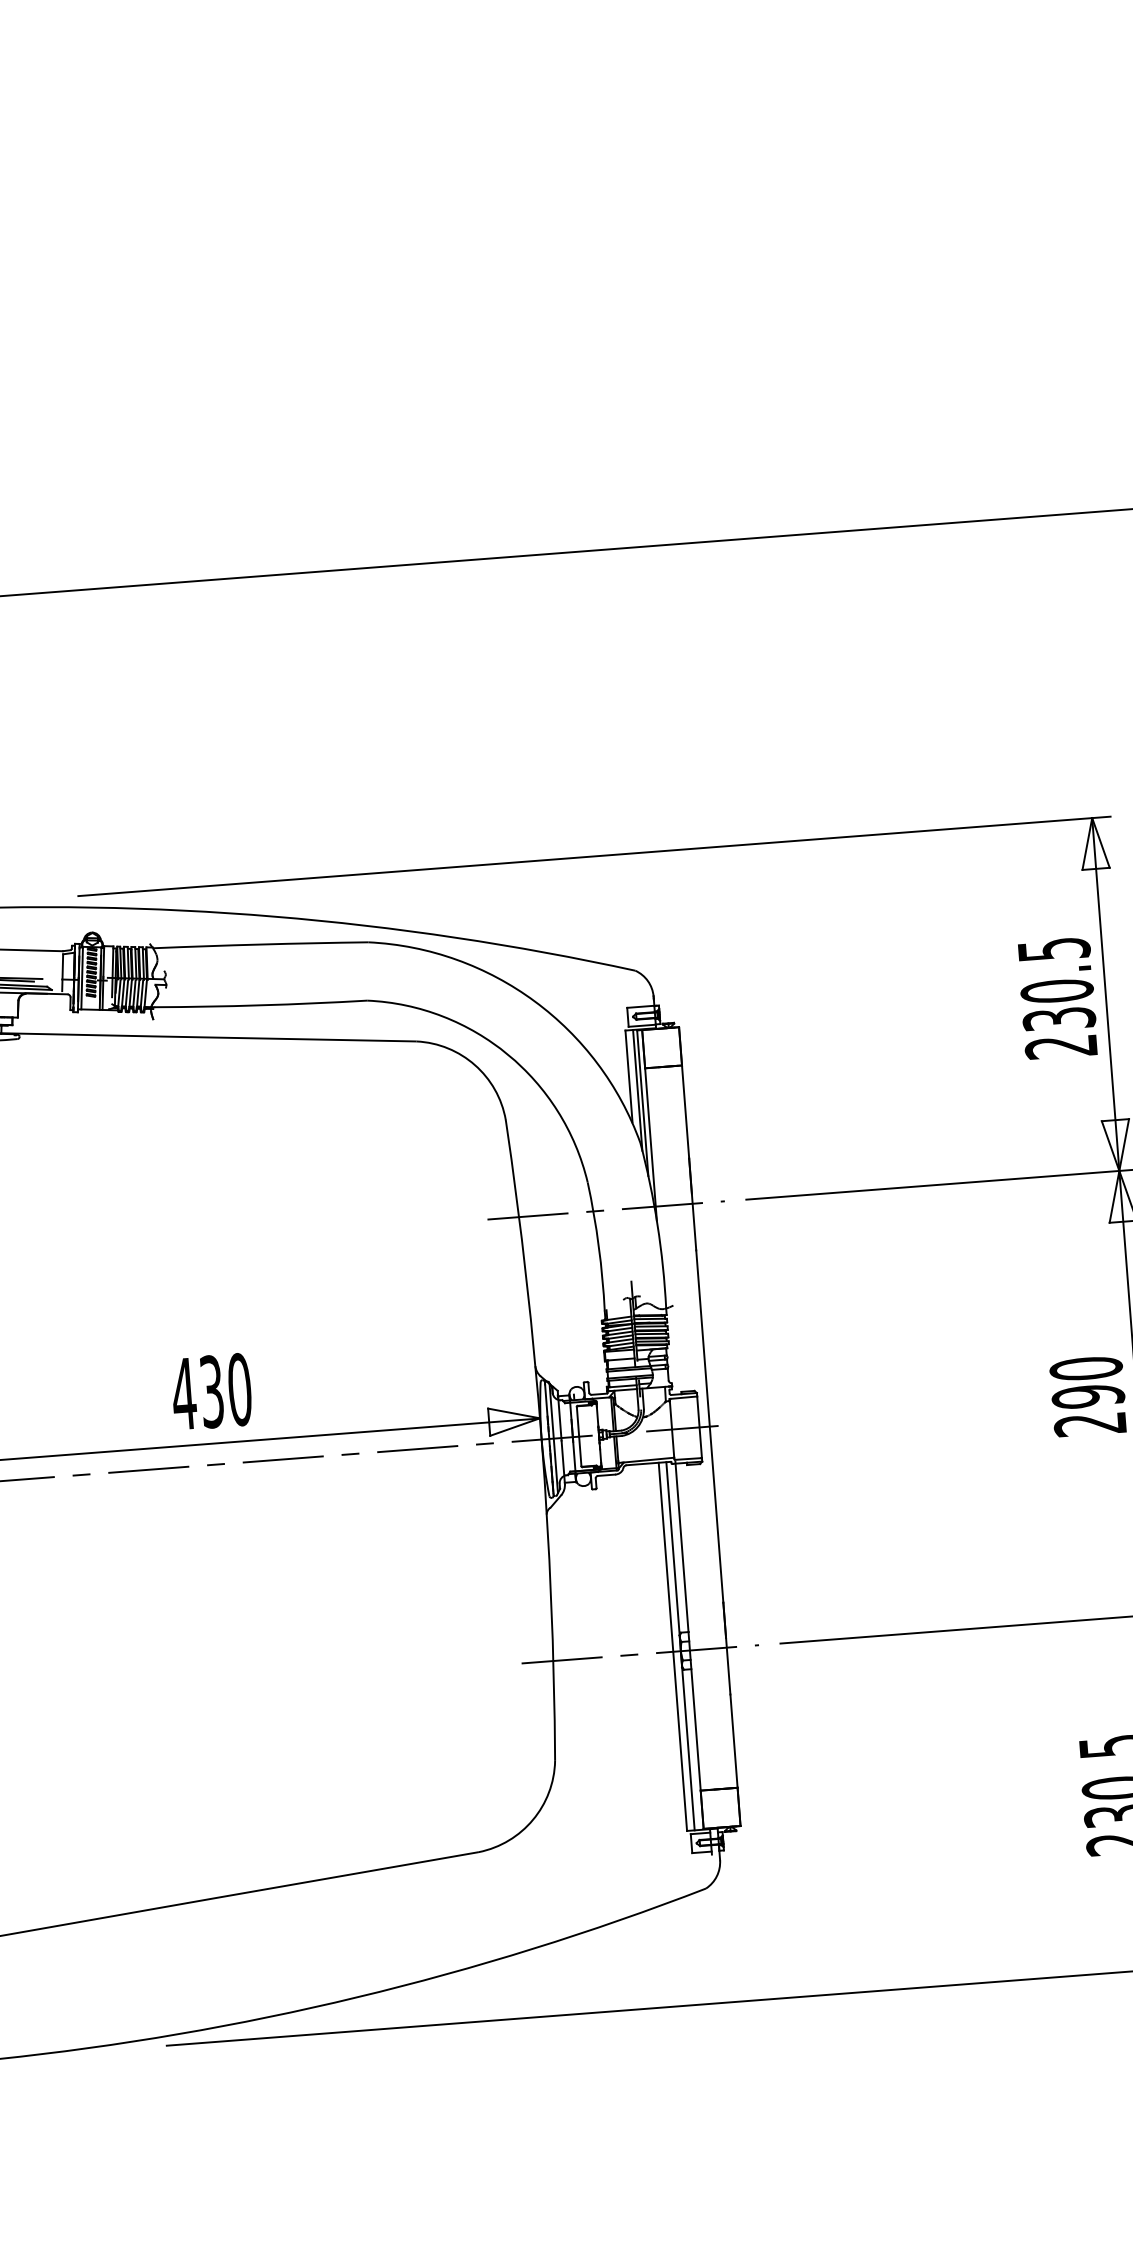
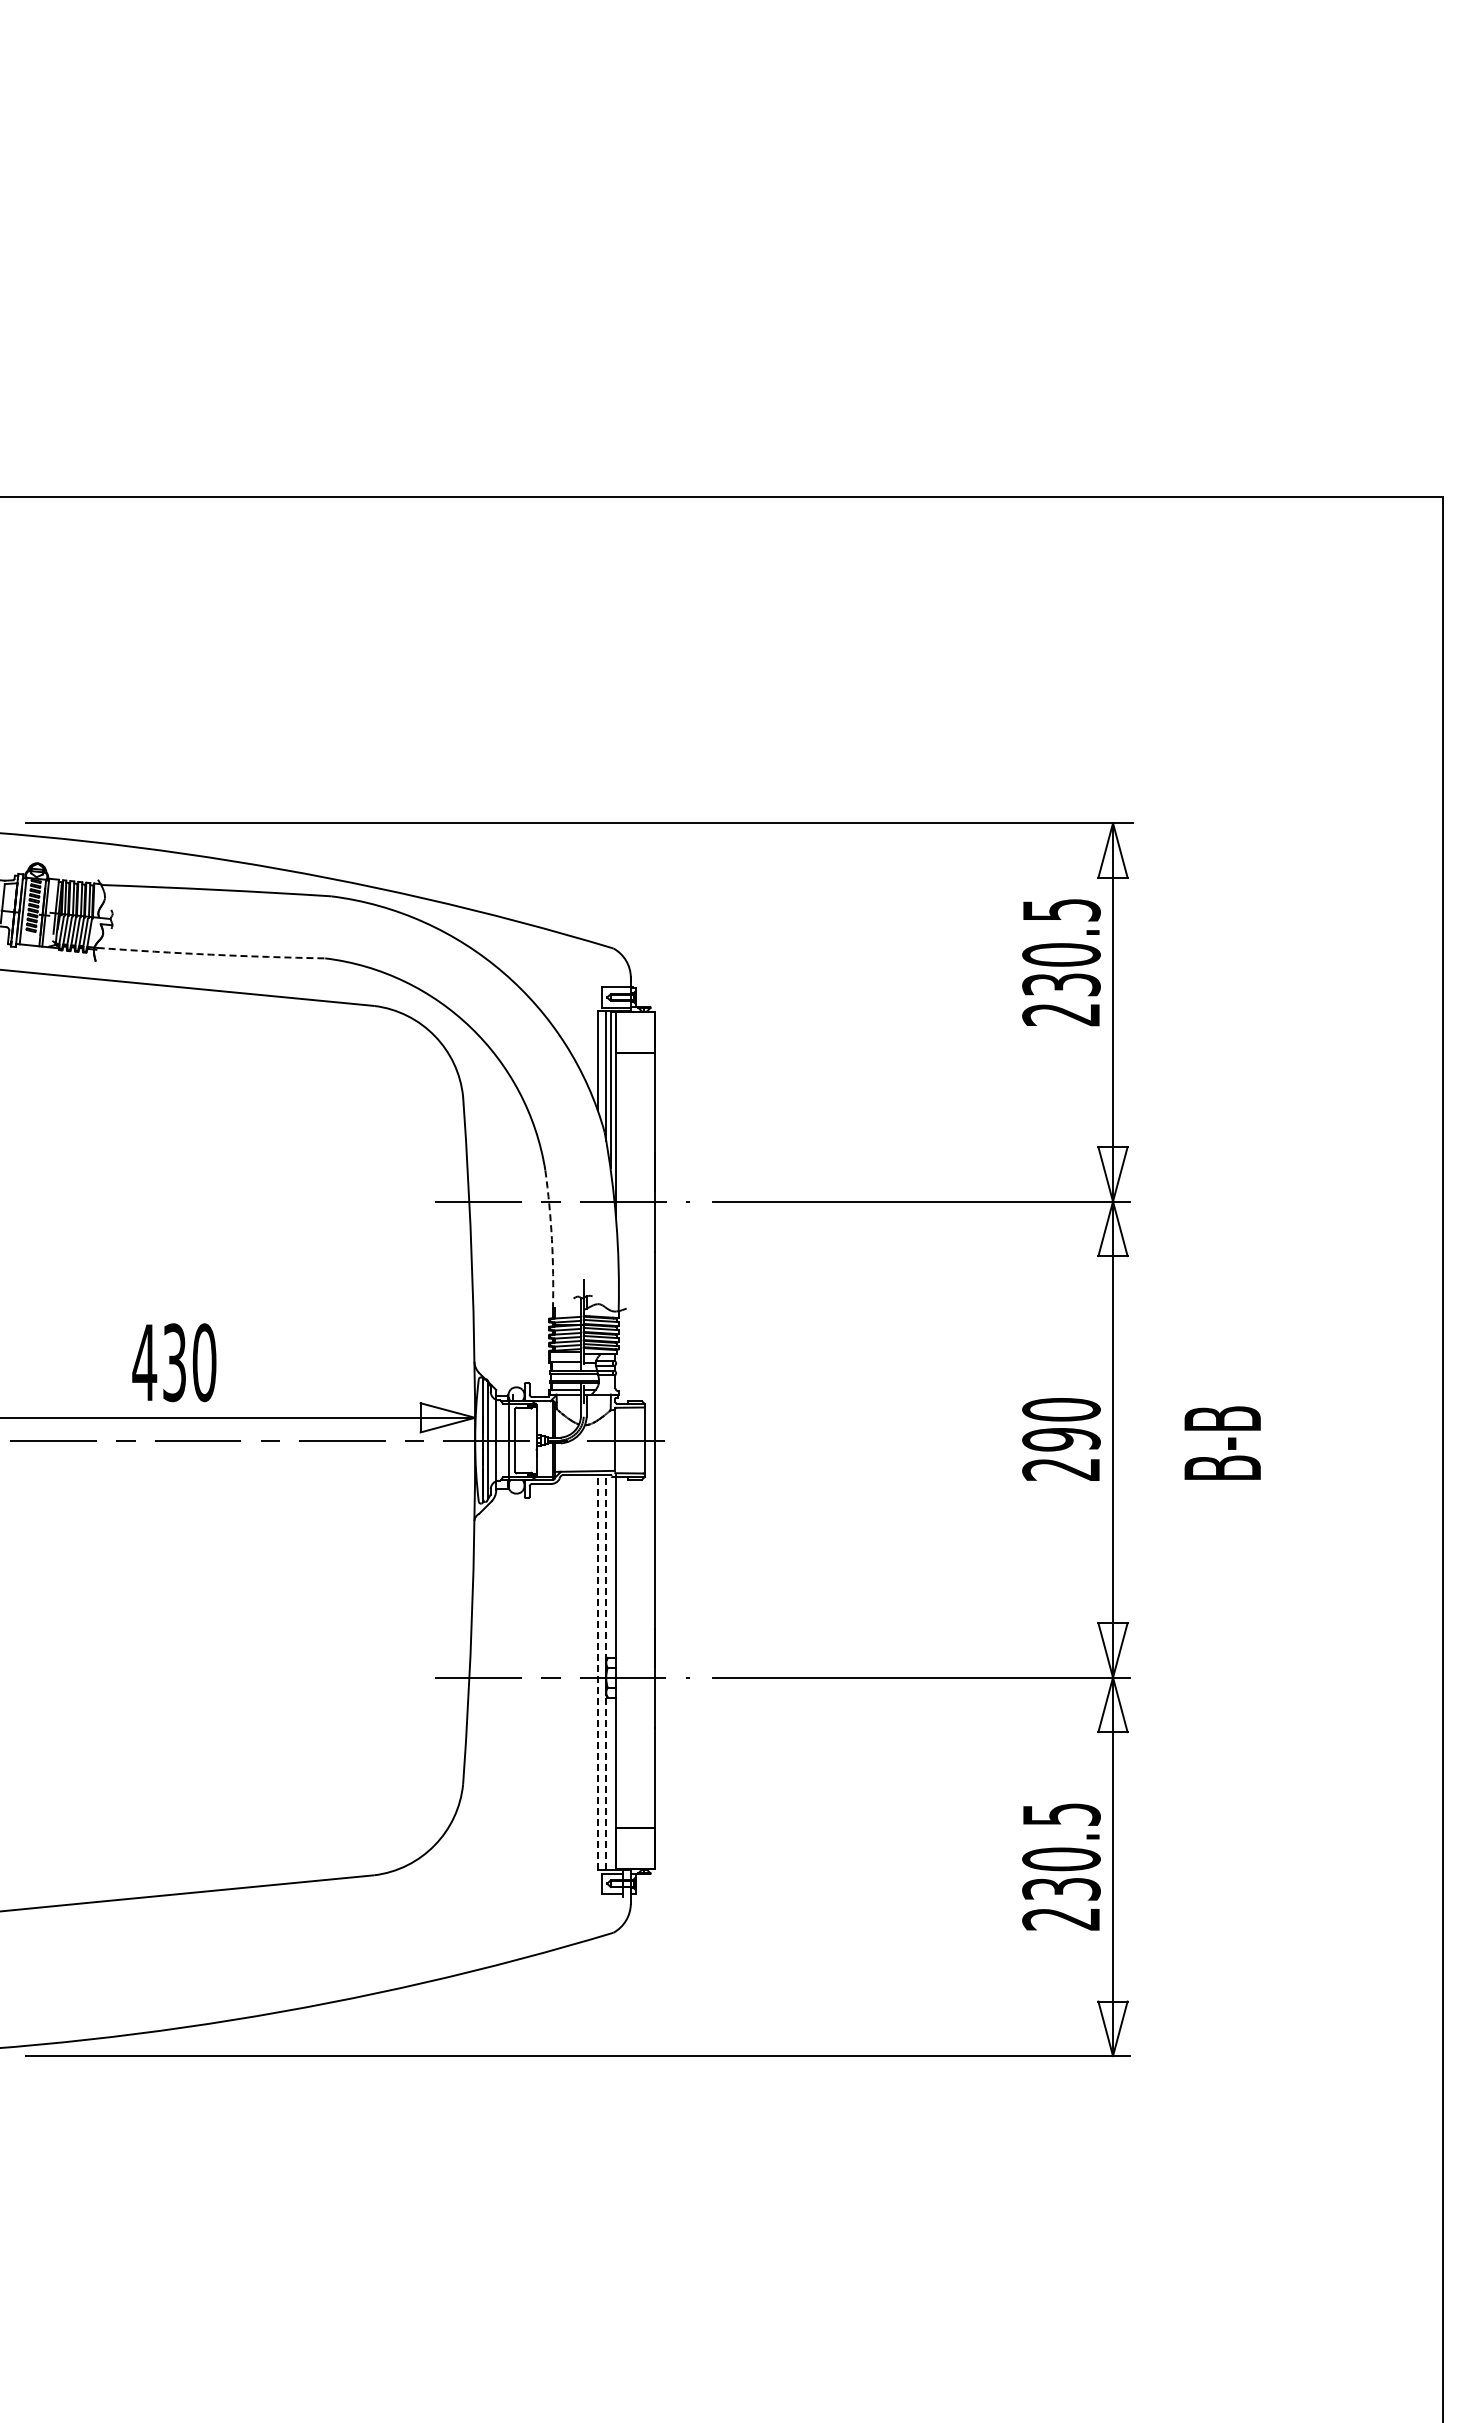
text: (1057, 998) -> (1061, 962), moved
arc: (260, 1005) -> (211, 954), solid -> dashed
arc: (598, 1246) -> (551, 1239), solid -> dashed
text: (211, 1391) -> (174, 1362), moved
line: (680, 1645) -> (606, 1671), solid -> dashed
line: (673, 1646) -> (598, 1671), solid -> dashed

